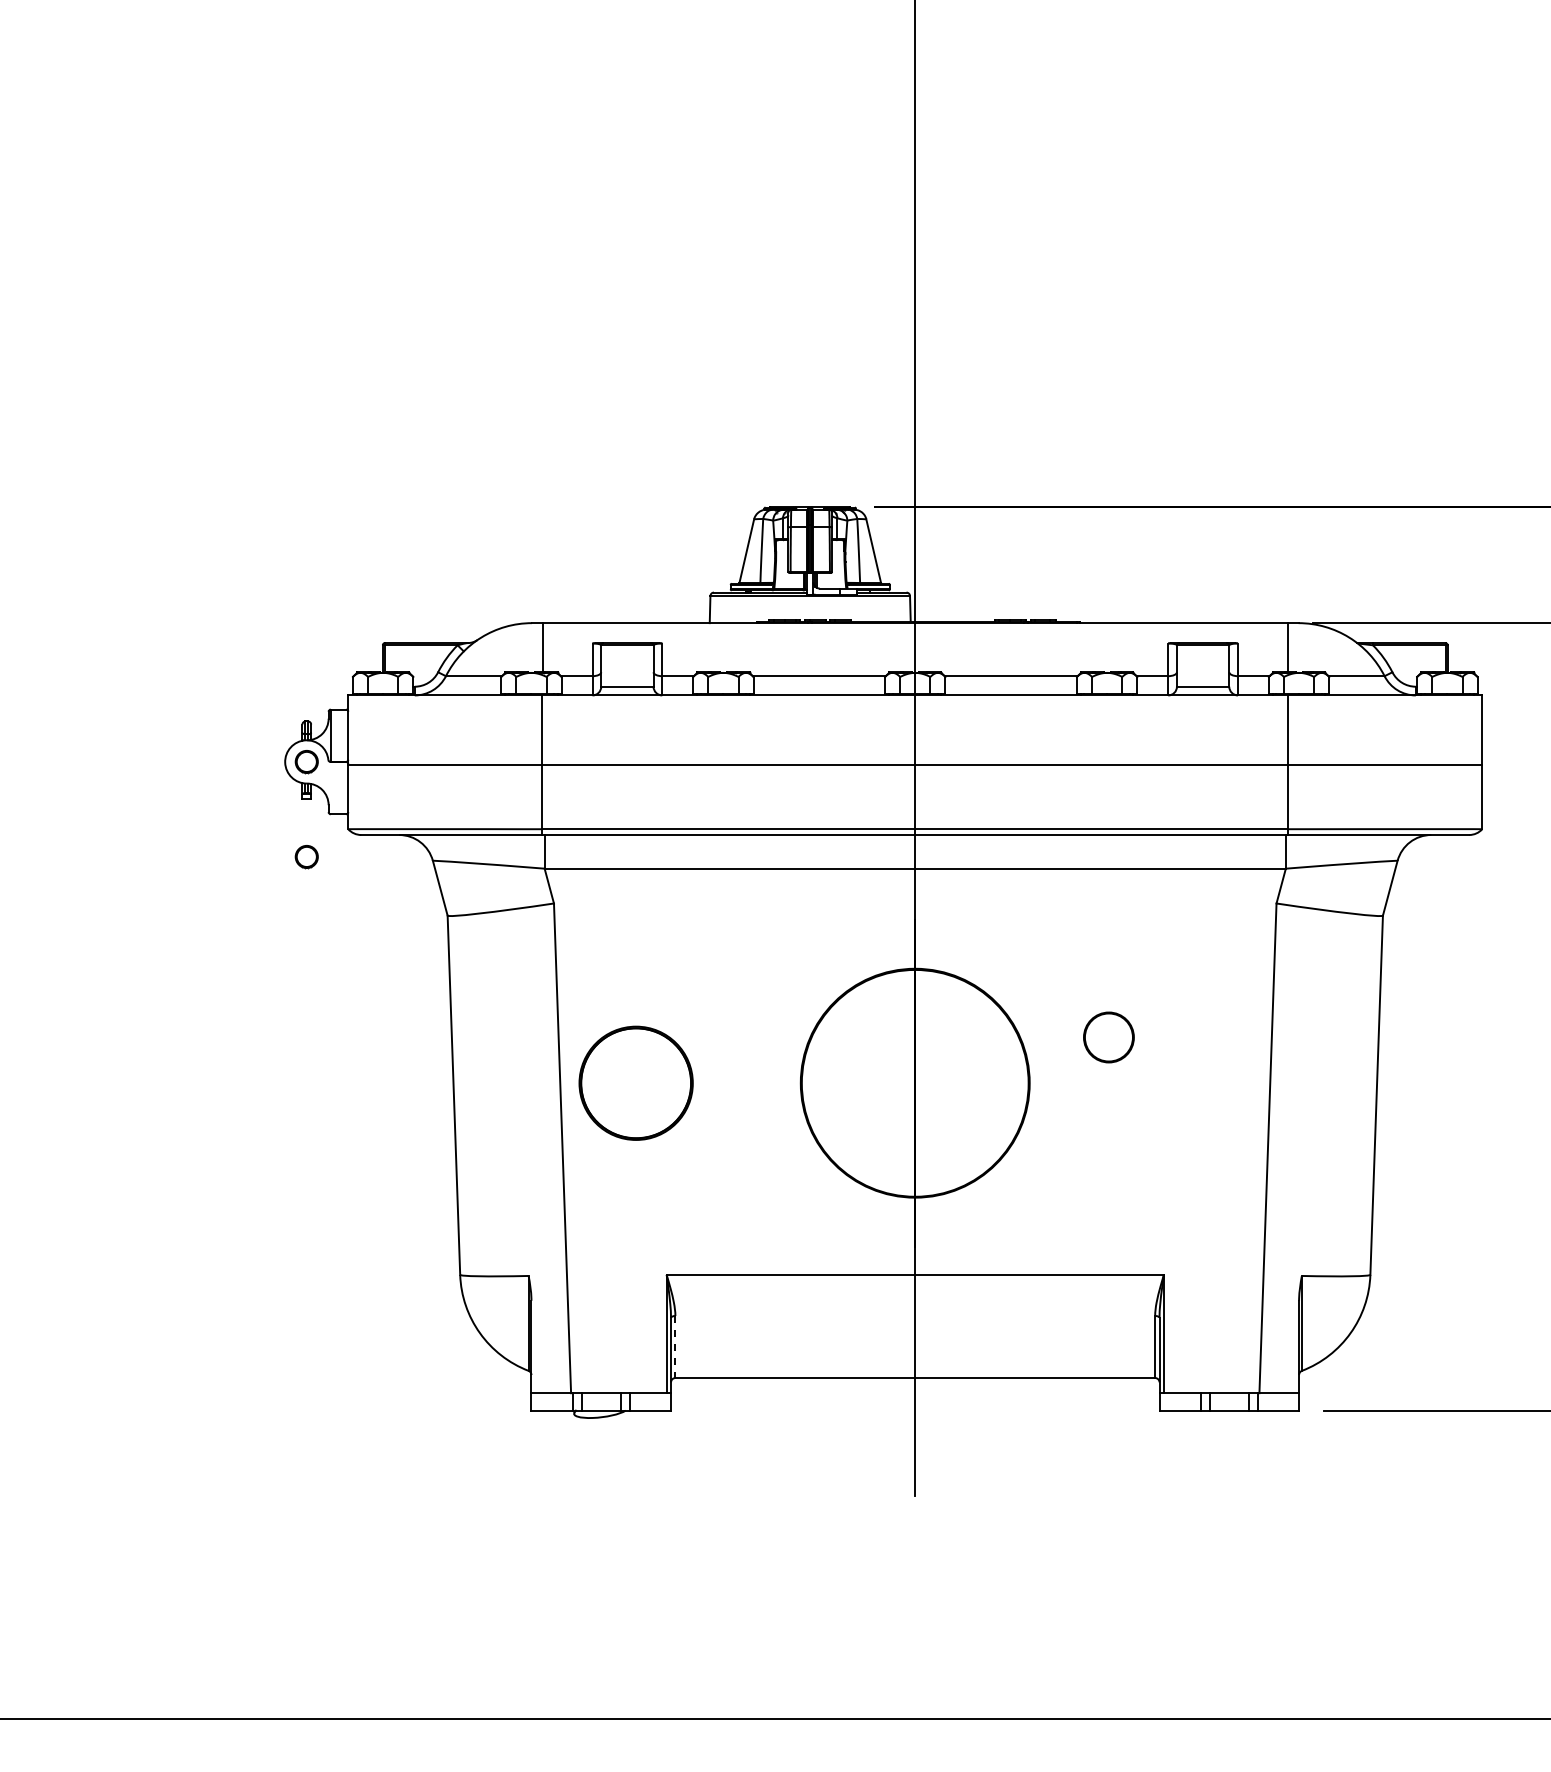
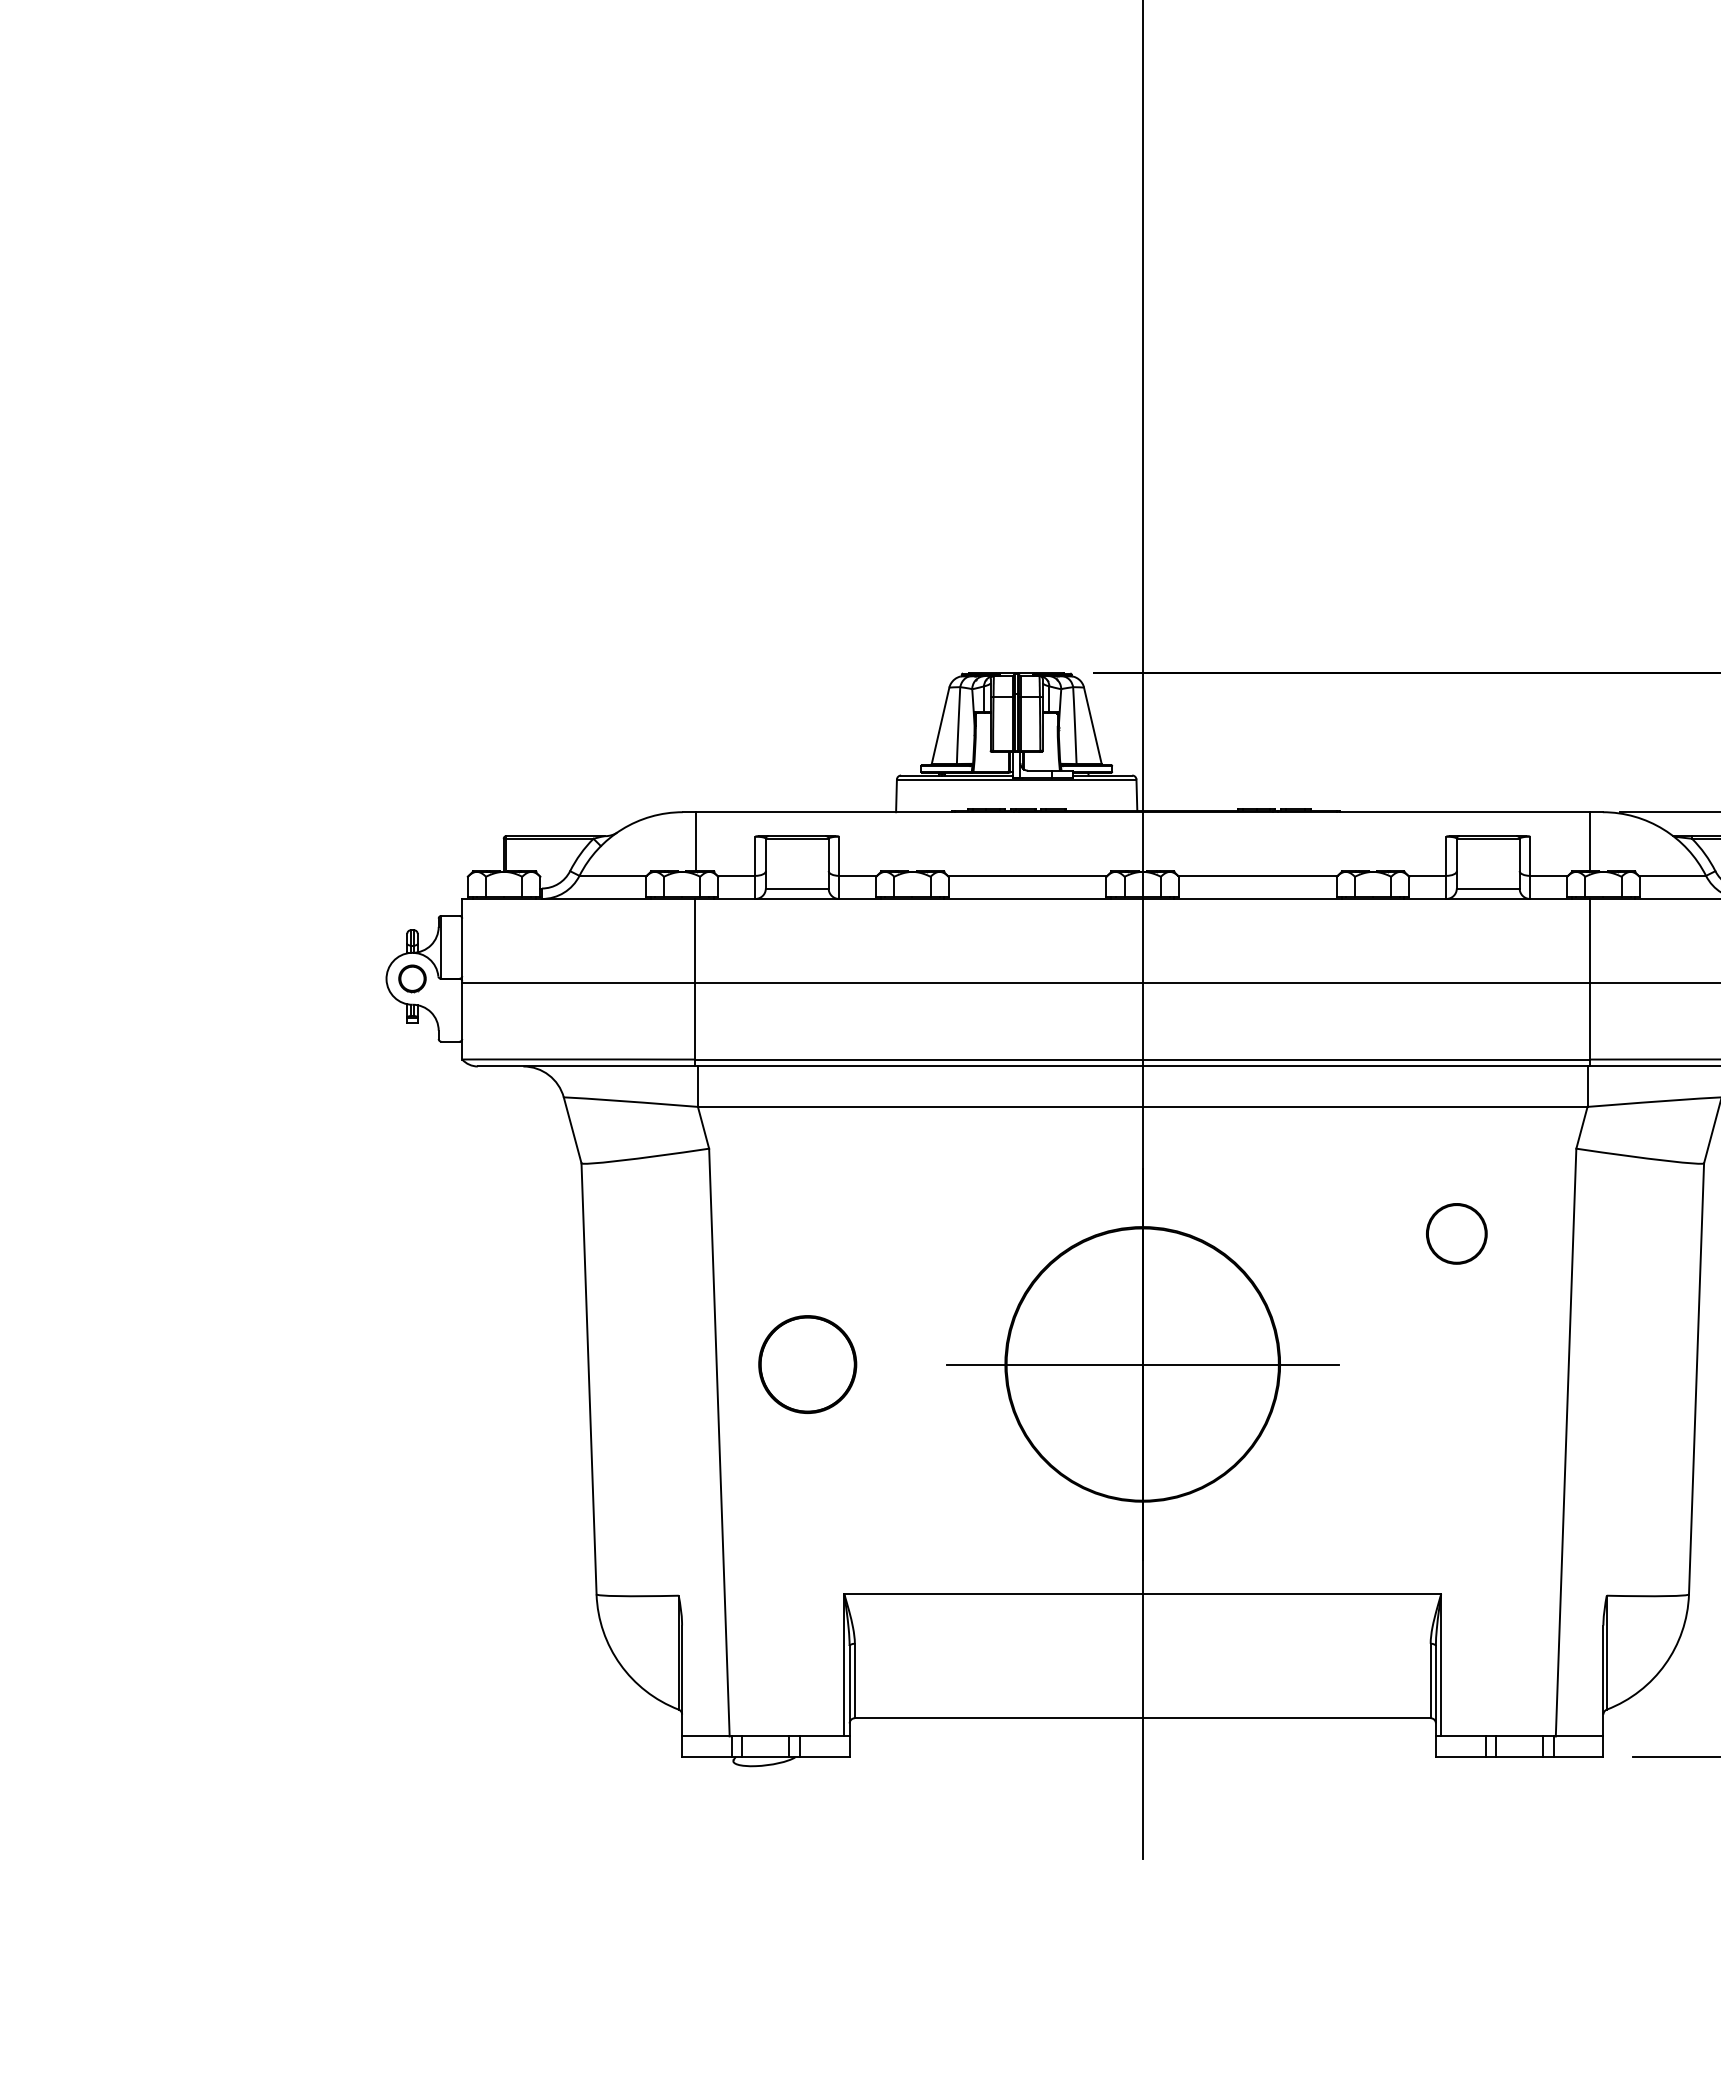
part: (306, 857) -> (412, 1093), removed
part: (1108, 1037) -> (1456, 1233), moved
part: (635, 1083) -> (806, 1364), size x0.71
line: (915, 1083) -> (1143, 1364), added
line: (675, 1347) -> (854, 1681), dashed -> solid

